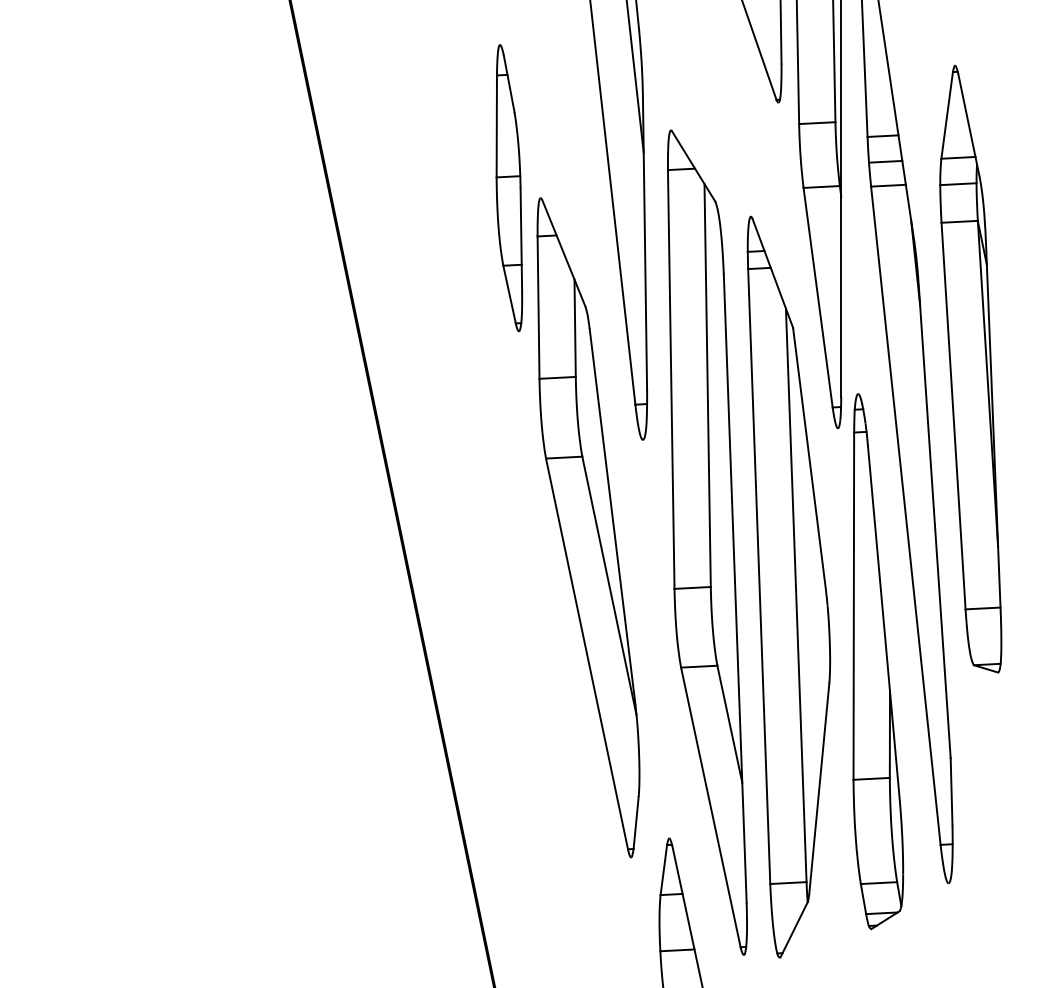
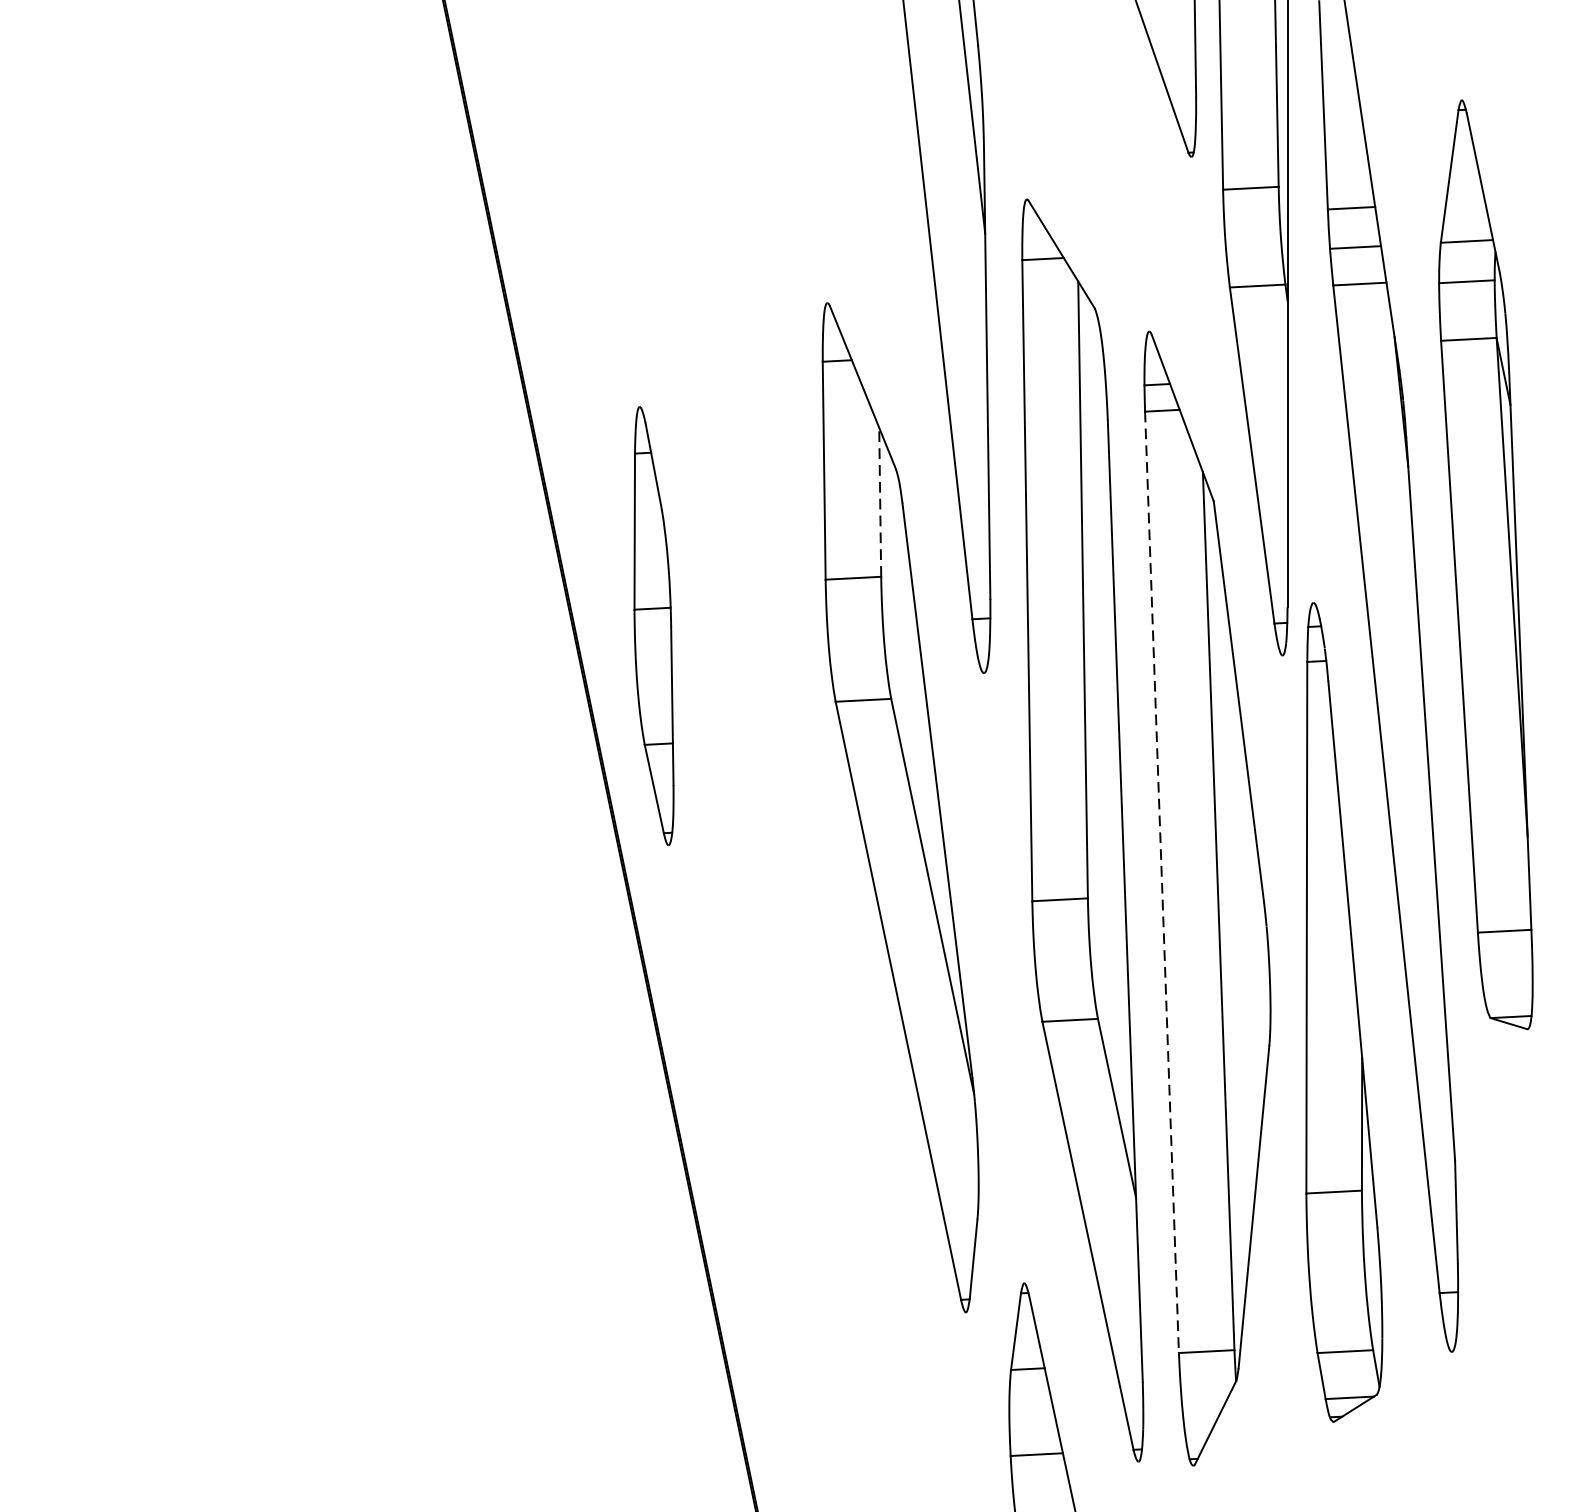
part: (509, 188) -> (654, 626), moved
line: (575, 328) -> (880, 502), solid -> dashed
line: (759, 576) -> (1162, 882), solid -> dashed

